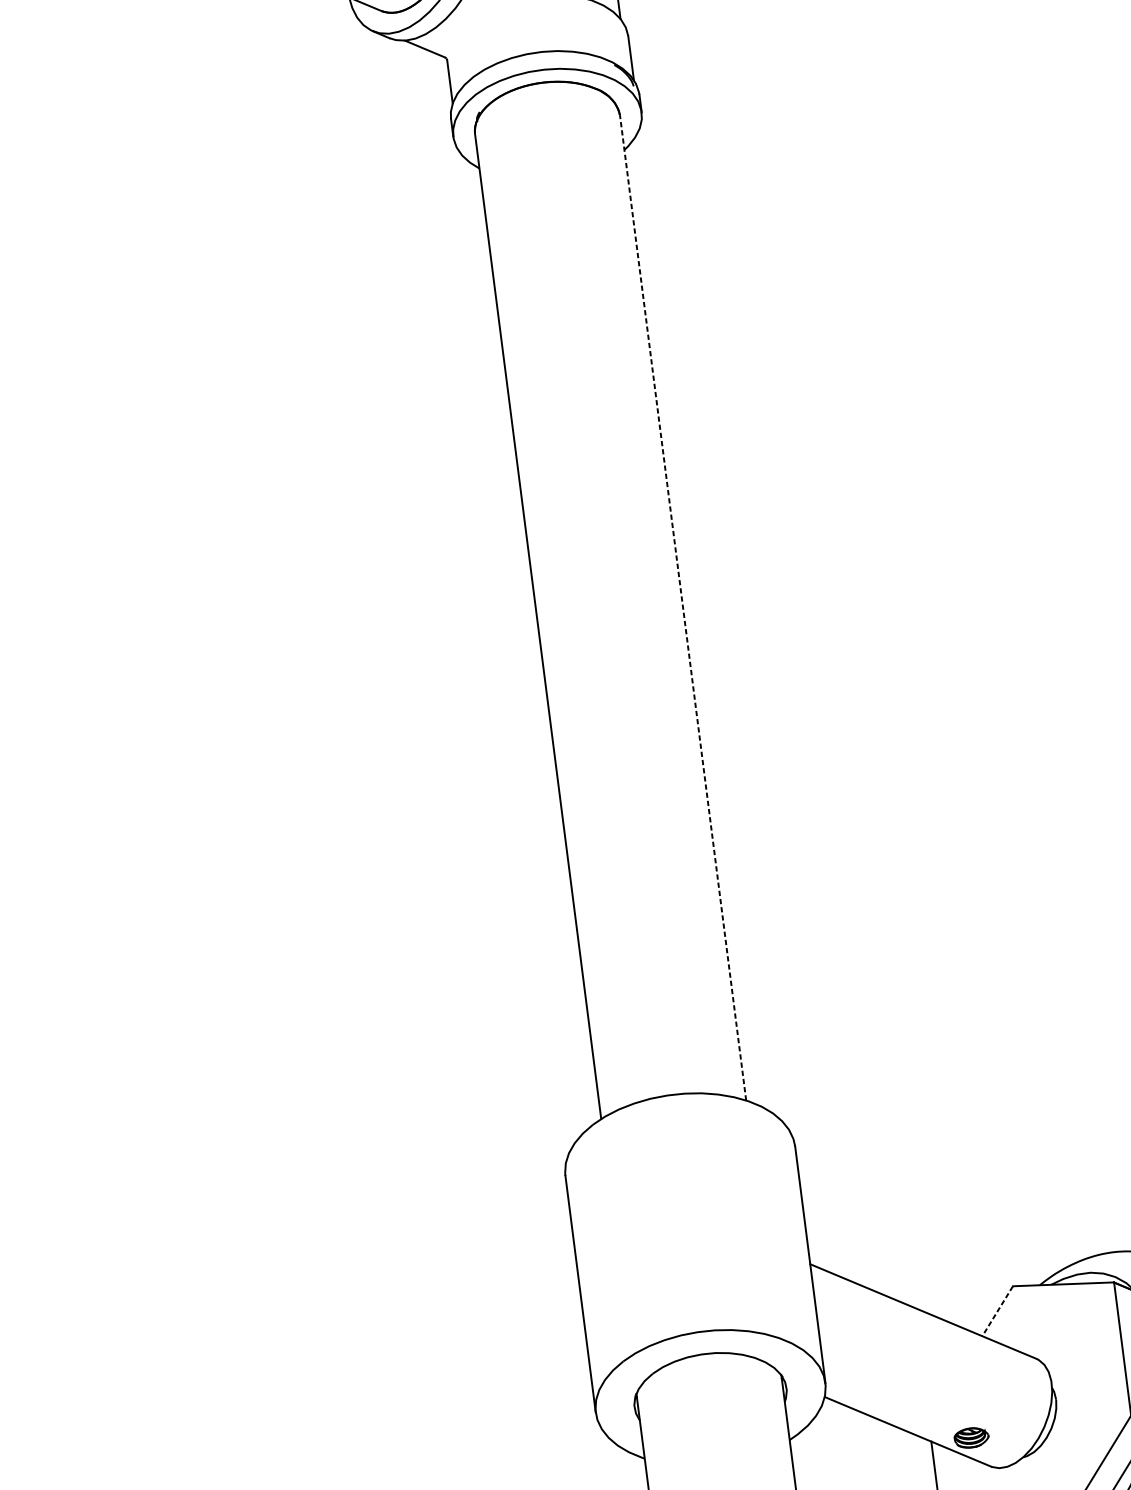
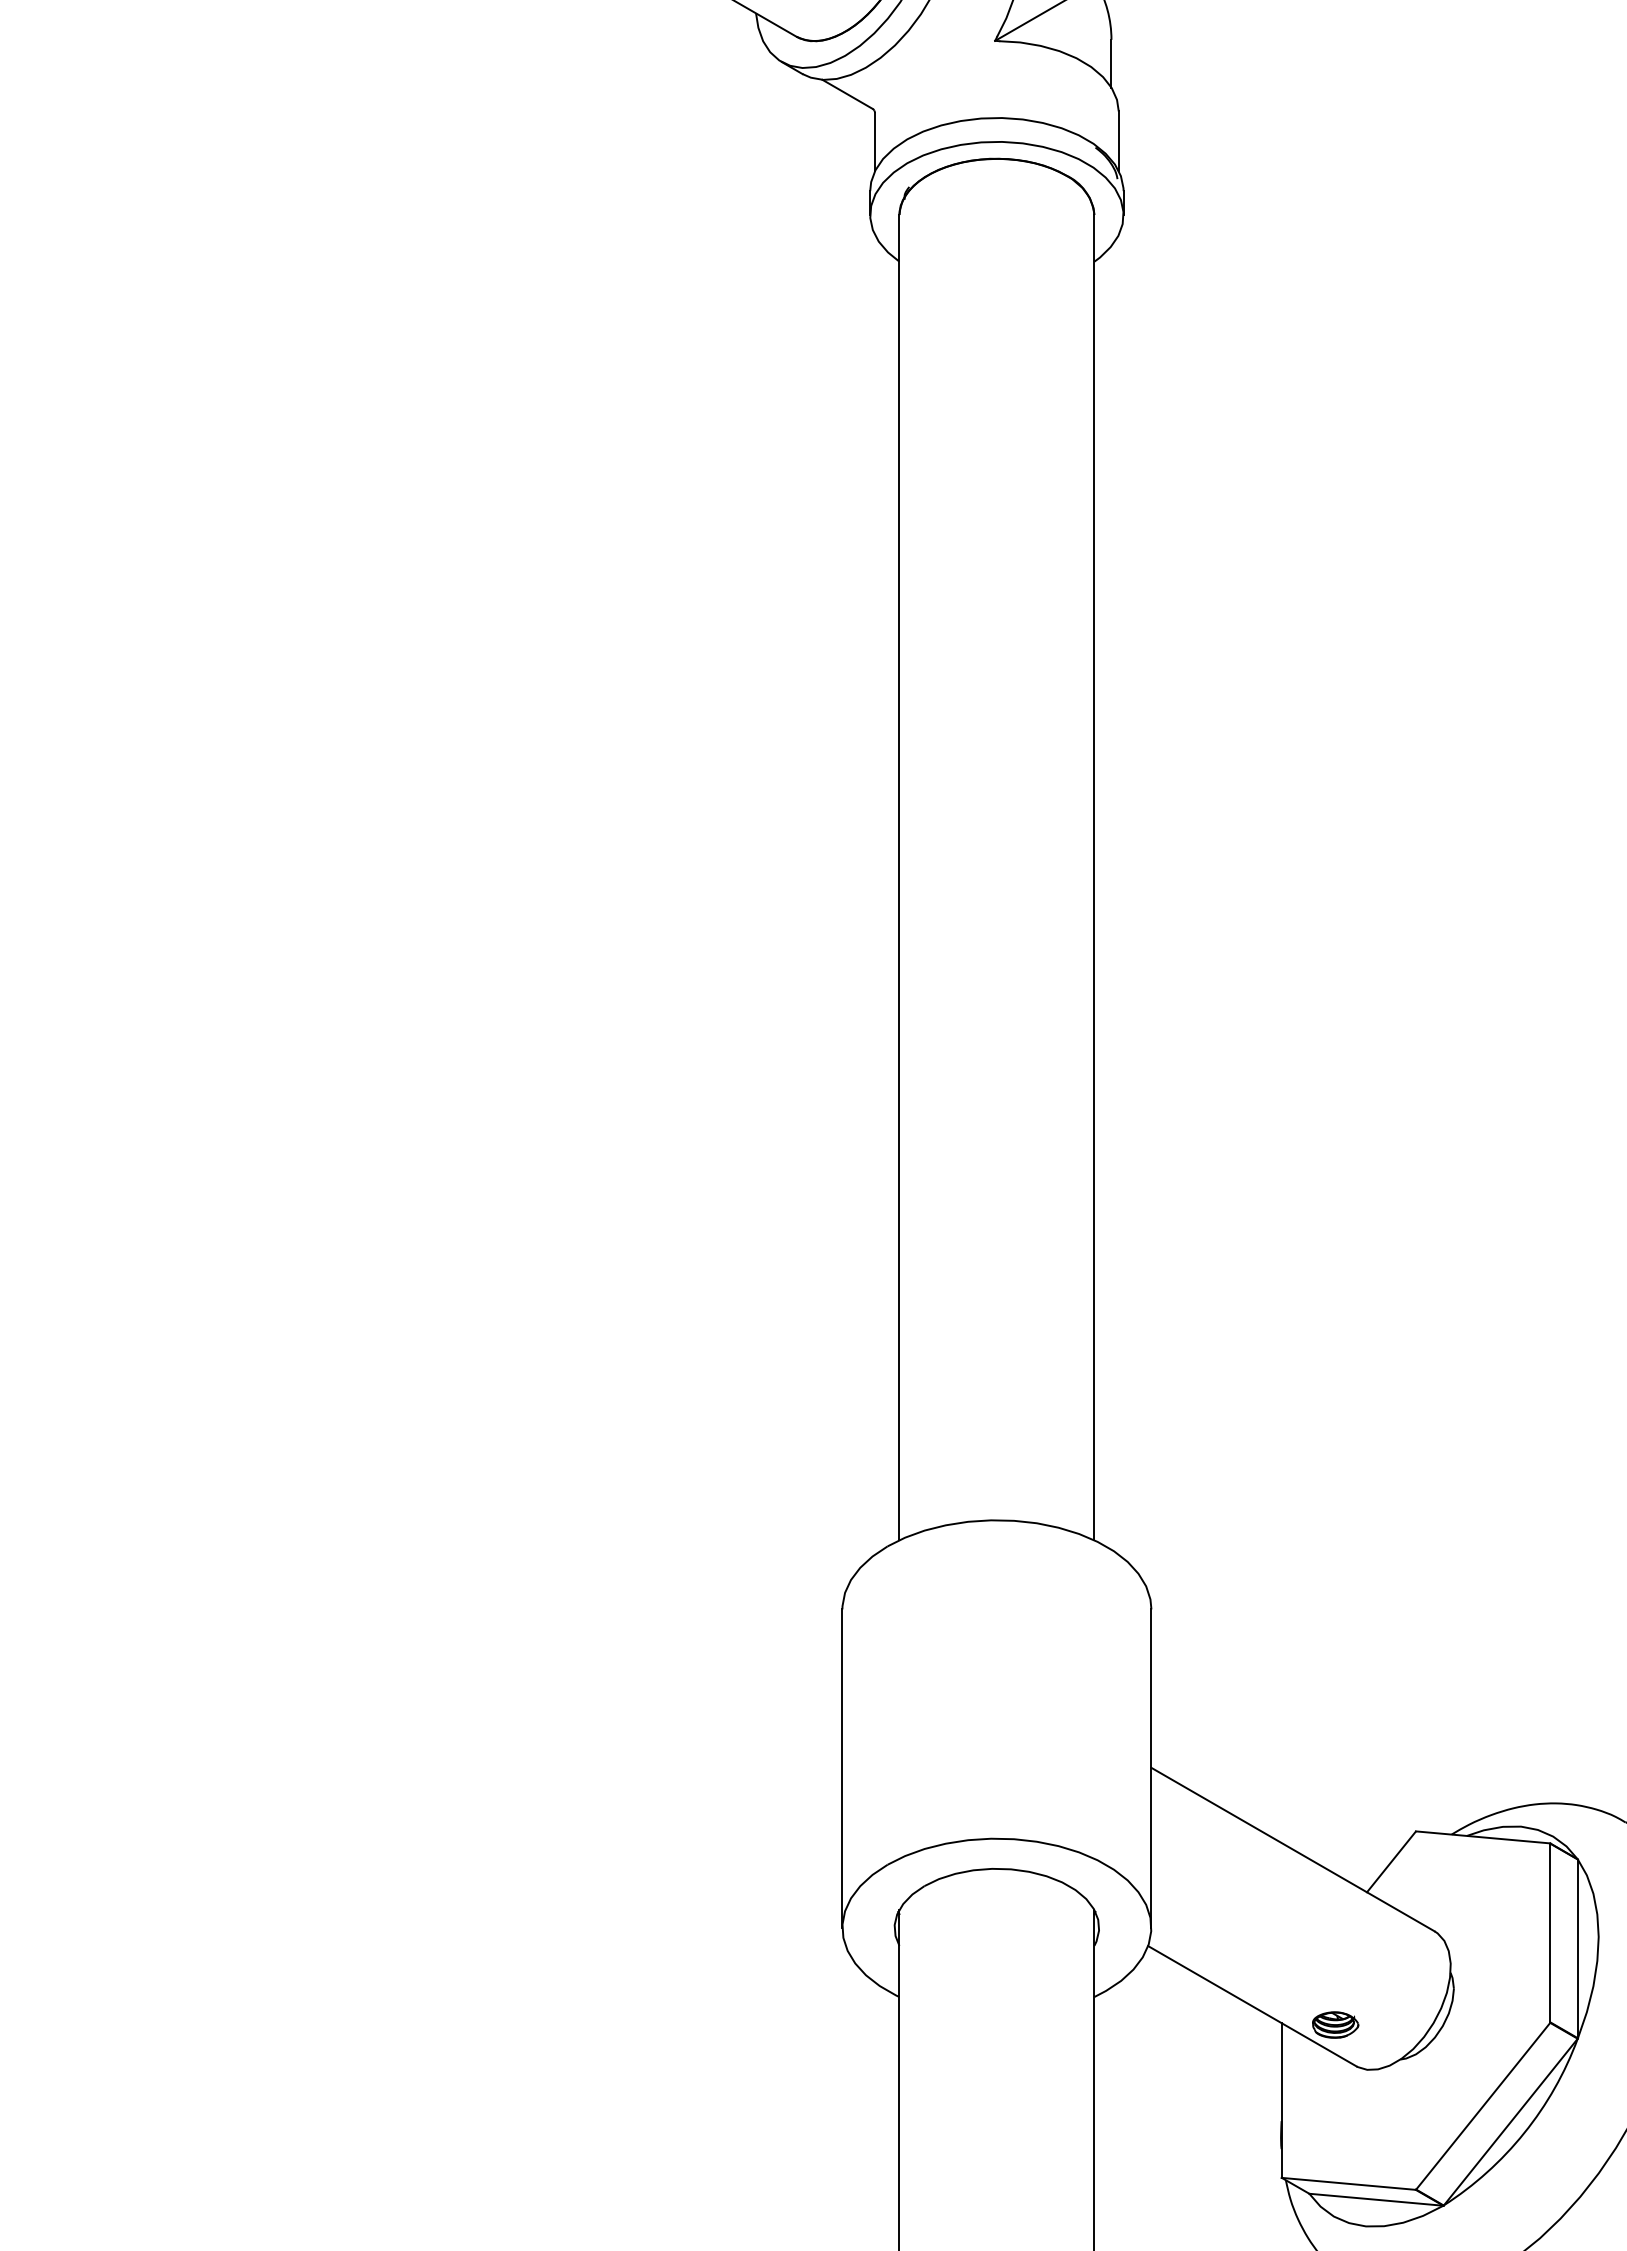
line: (683, 607) -> (1094, 877), dashed -> solid
line: (997, 1310) -> (1391, 1861), dashed -> solid

